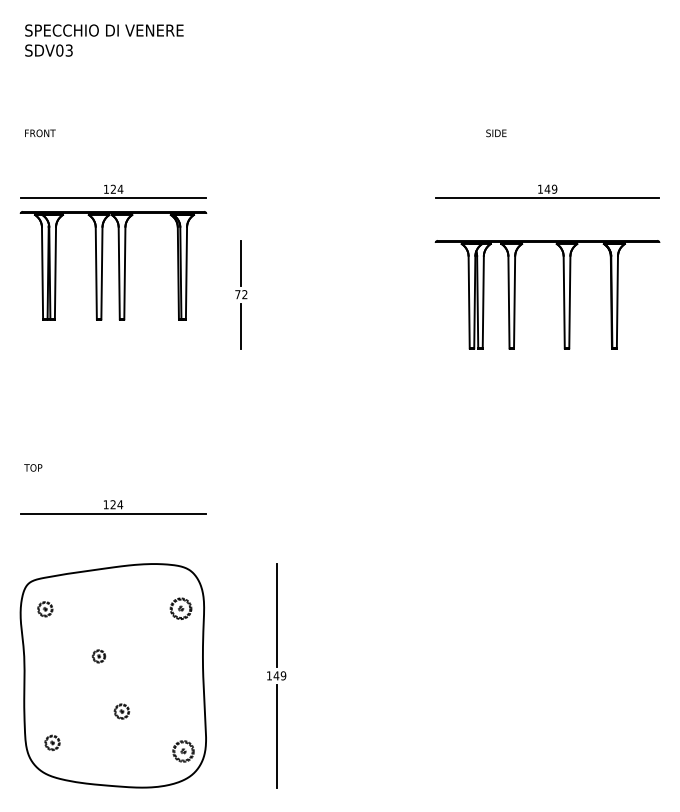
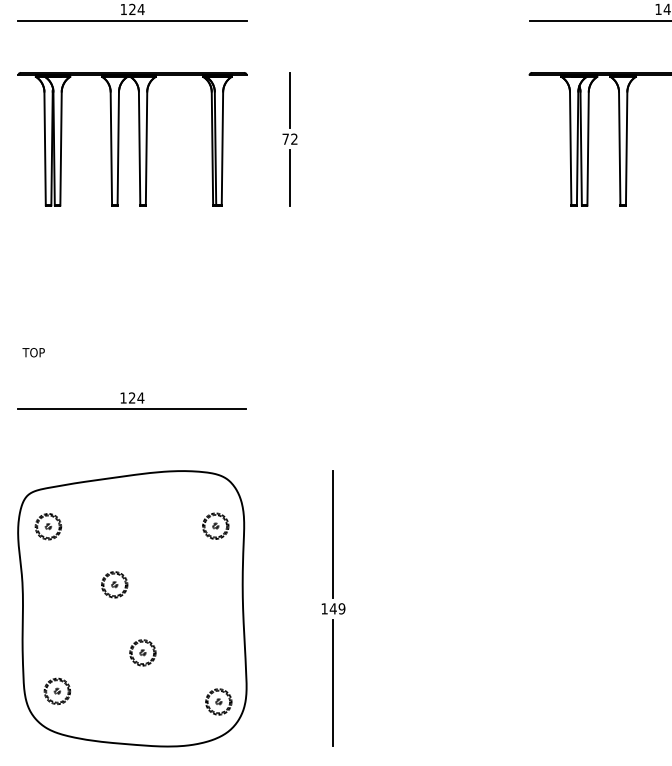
part: (113, 265) -> (132, 139), moved
part: (45, 609) -> (48, 527), size x1.43
part: (98, 656) -> (114, 584), size x1.67
part: (121, 711) -> (142, 652), size x1.43
part: (52, 742) -> (57, 690), size x1.43

